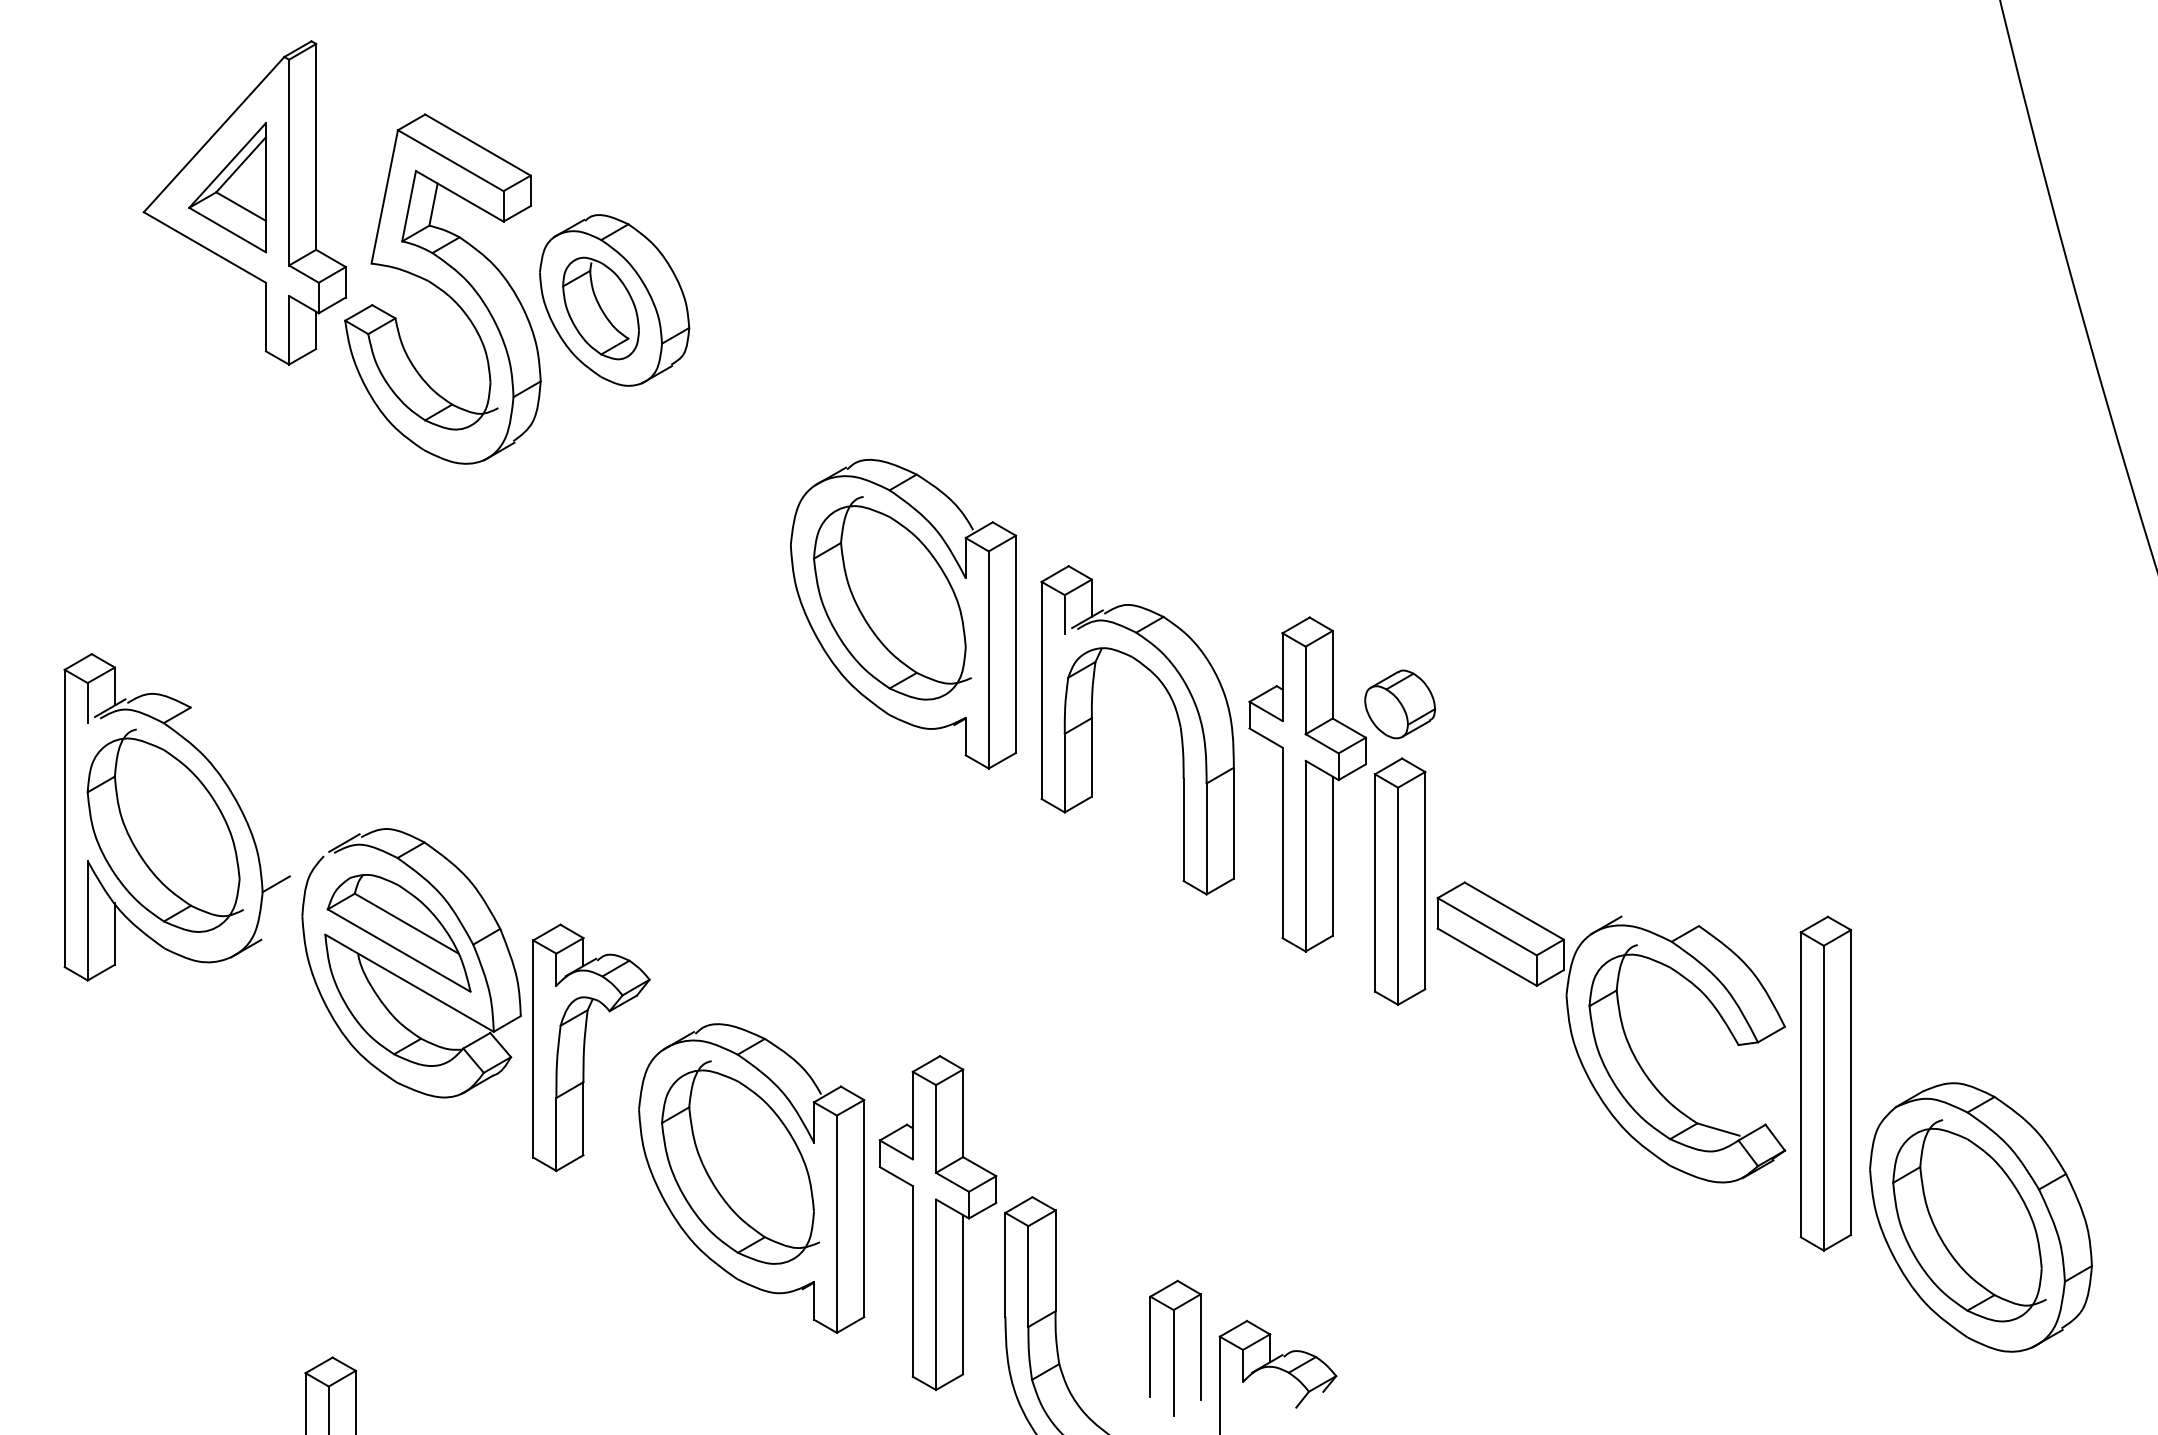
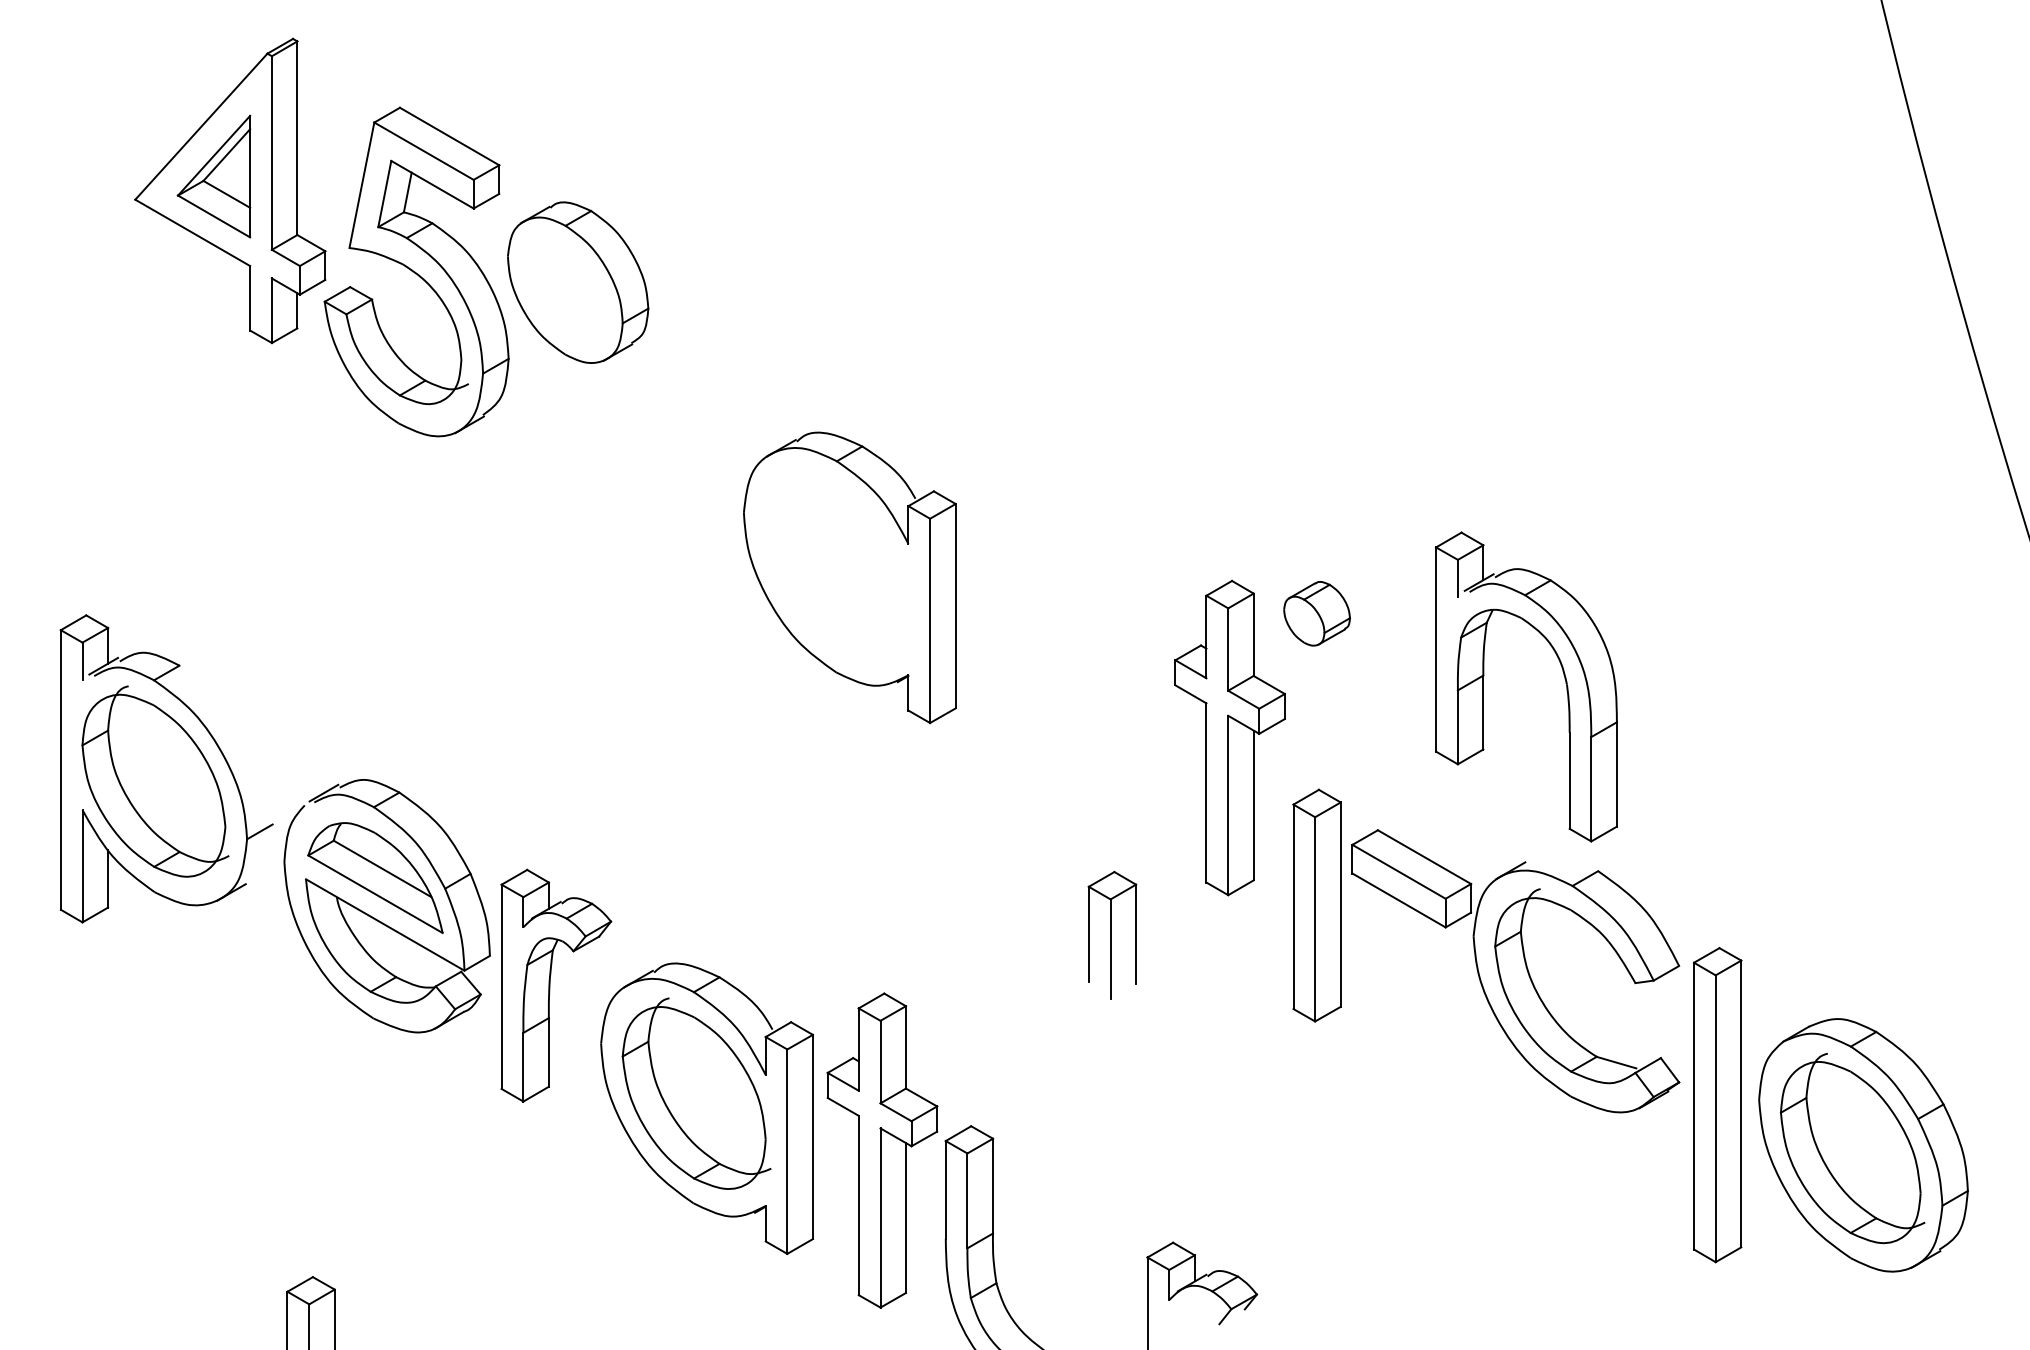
part: (600, 308) -> (564, 290), removed
part: (892, 598) -> (839, 563), removed
part: (1400, 704) -> (1317, 613), moved
part: (1177, 719) -> (1563, 676), moved
part: (1400, 881) -> (1317, 905), moved
part: (1825, 1083) -> (1717, 1104), moved
part: (1175, 1347) -> (1112, 934), moved

